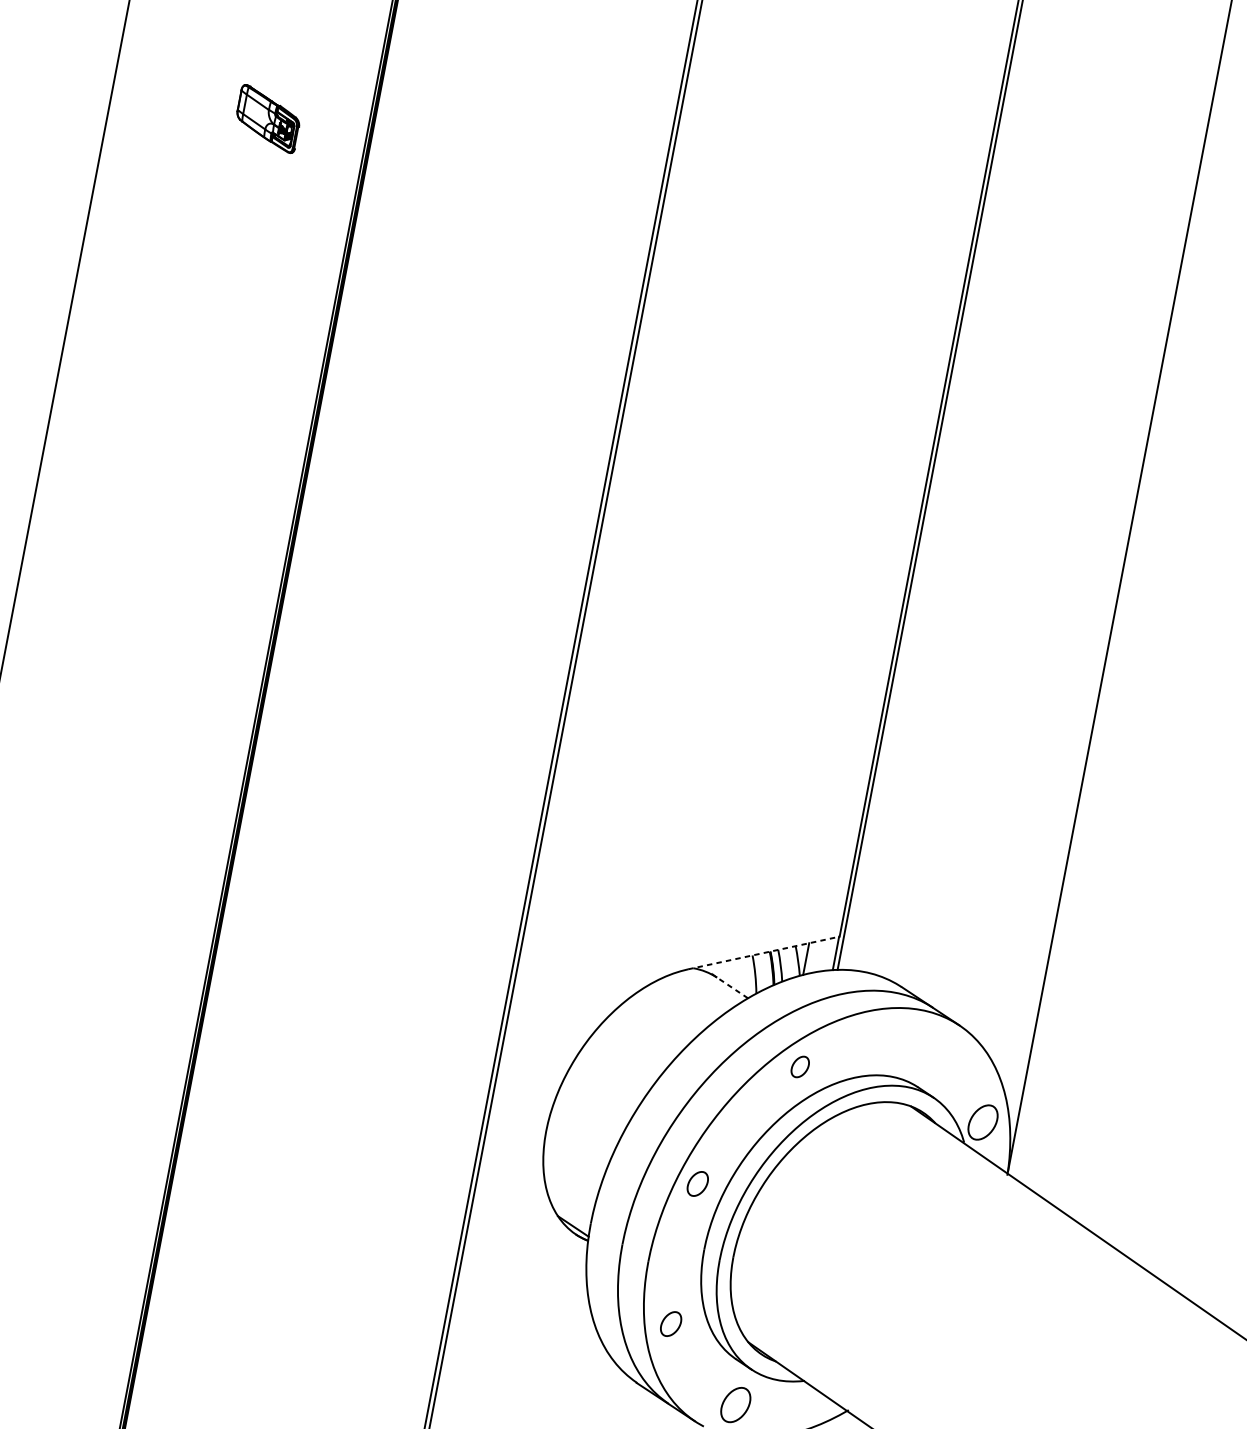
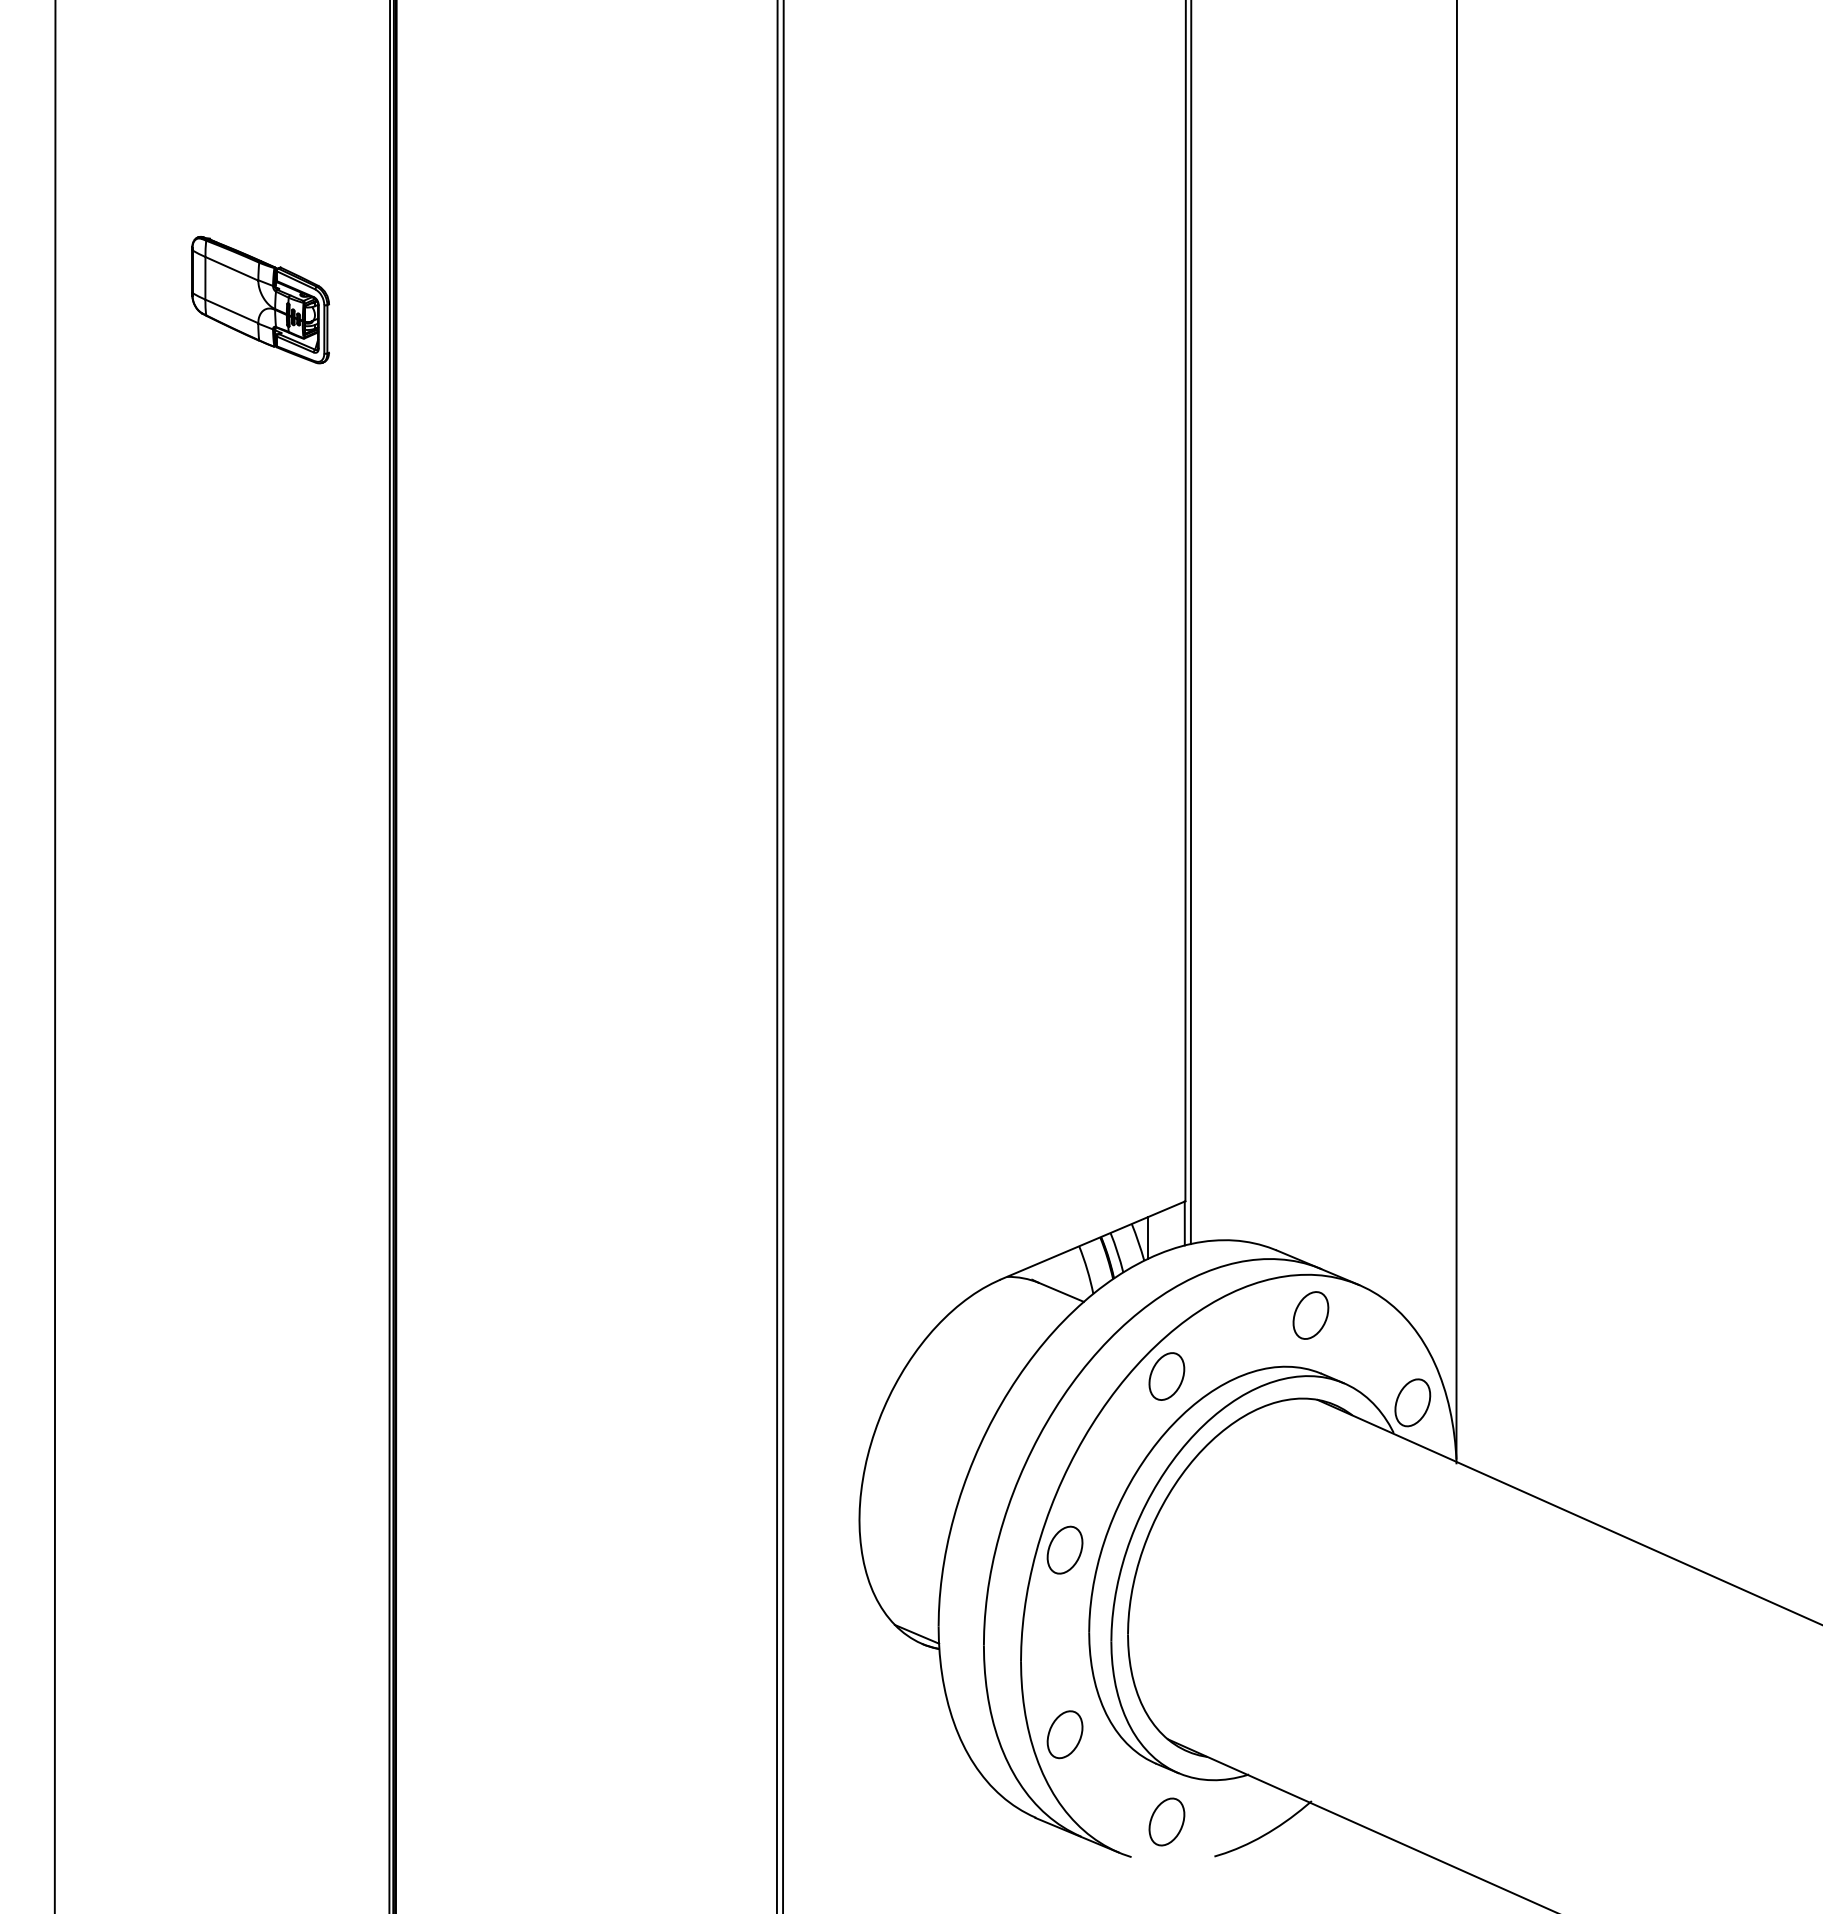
part: (268, 119) -> (260, 300), size x1.67
line: (764, 953) -> (1093, 1240), dashed -> solid
line: (732, 987) -> (1061, 1292), dashed -> solid
part: (918, 1041) -> (1310, 1315), added
part: (799, 1066) -> (1166, 1376), size x1.67
part: (697, 1183) -> (1064, 1549), size x1.43
part: (670, 1323) -> (1064, 1734), size x1.43

